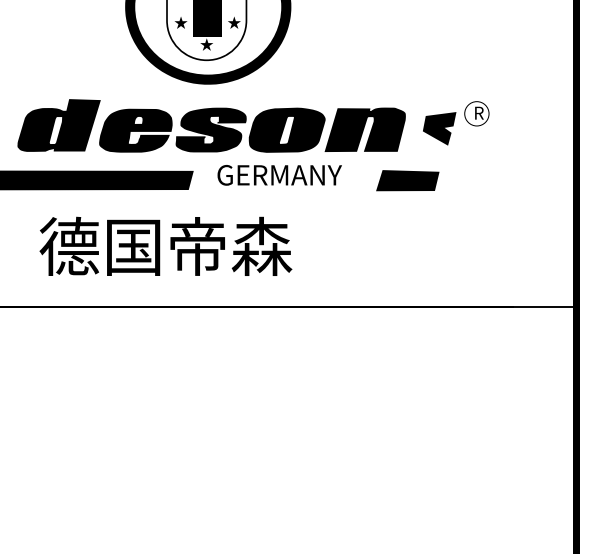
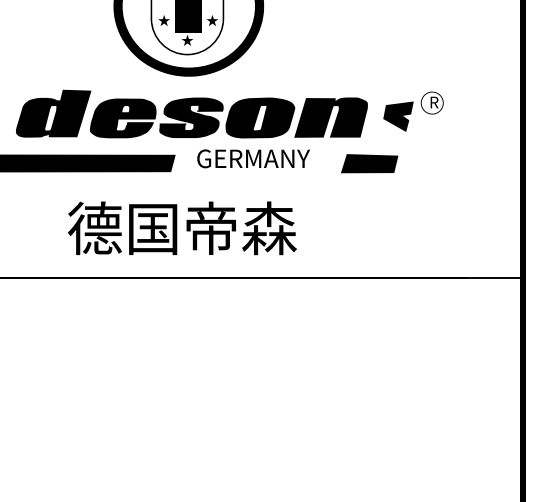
text: (165, 246) -> (182, 228), moved

